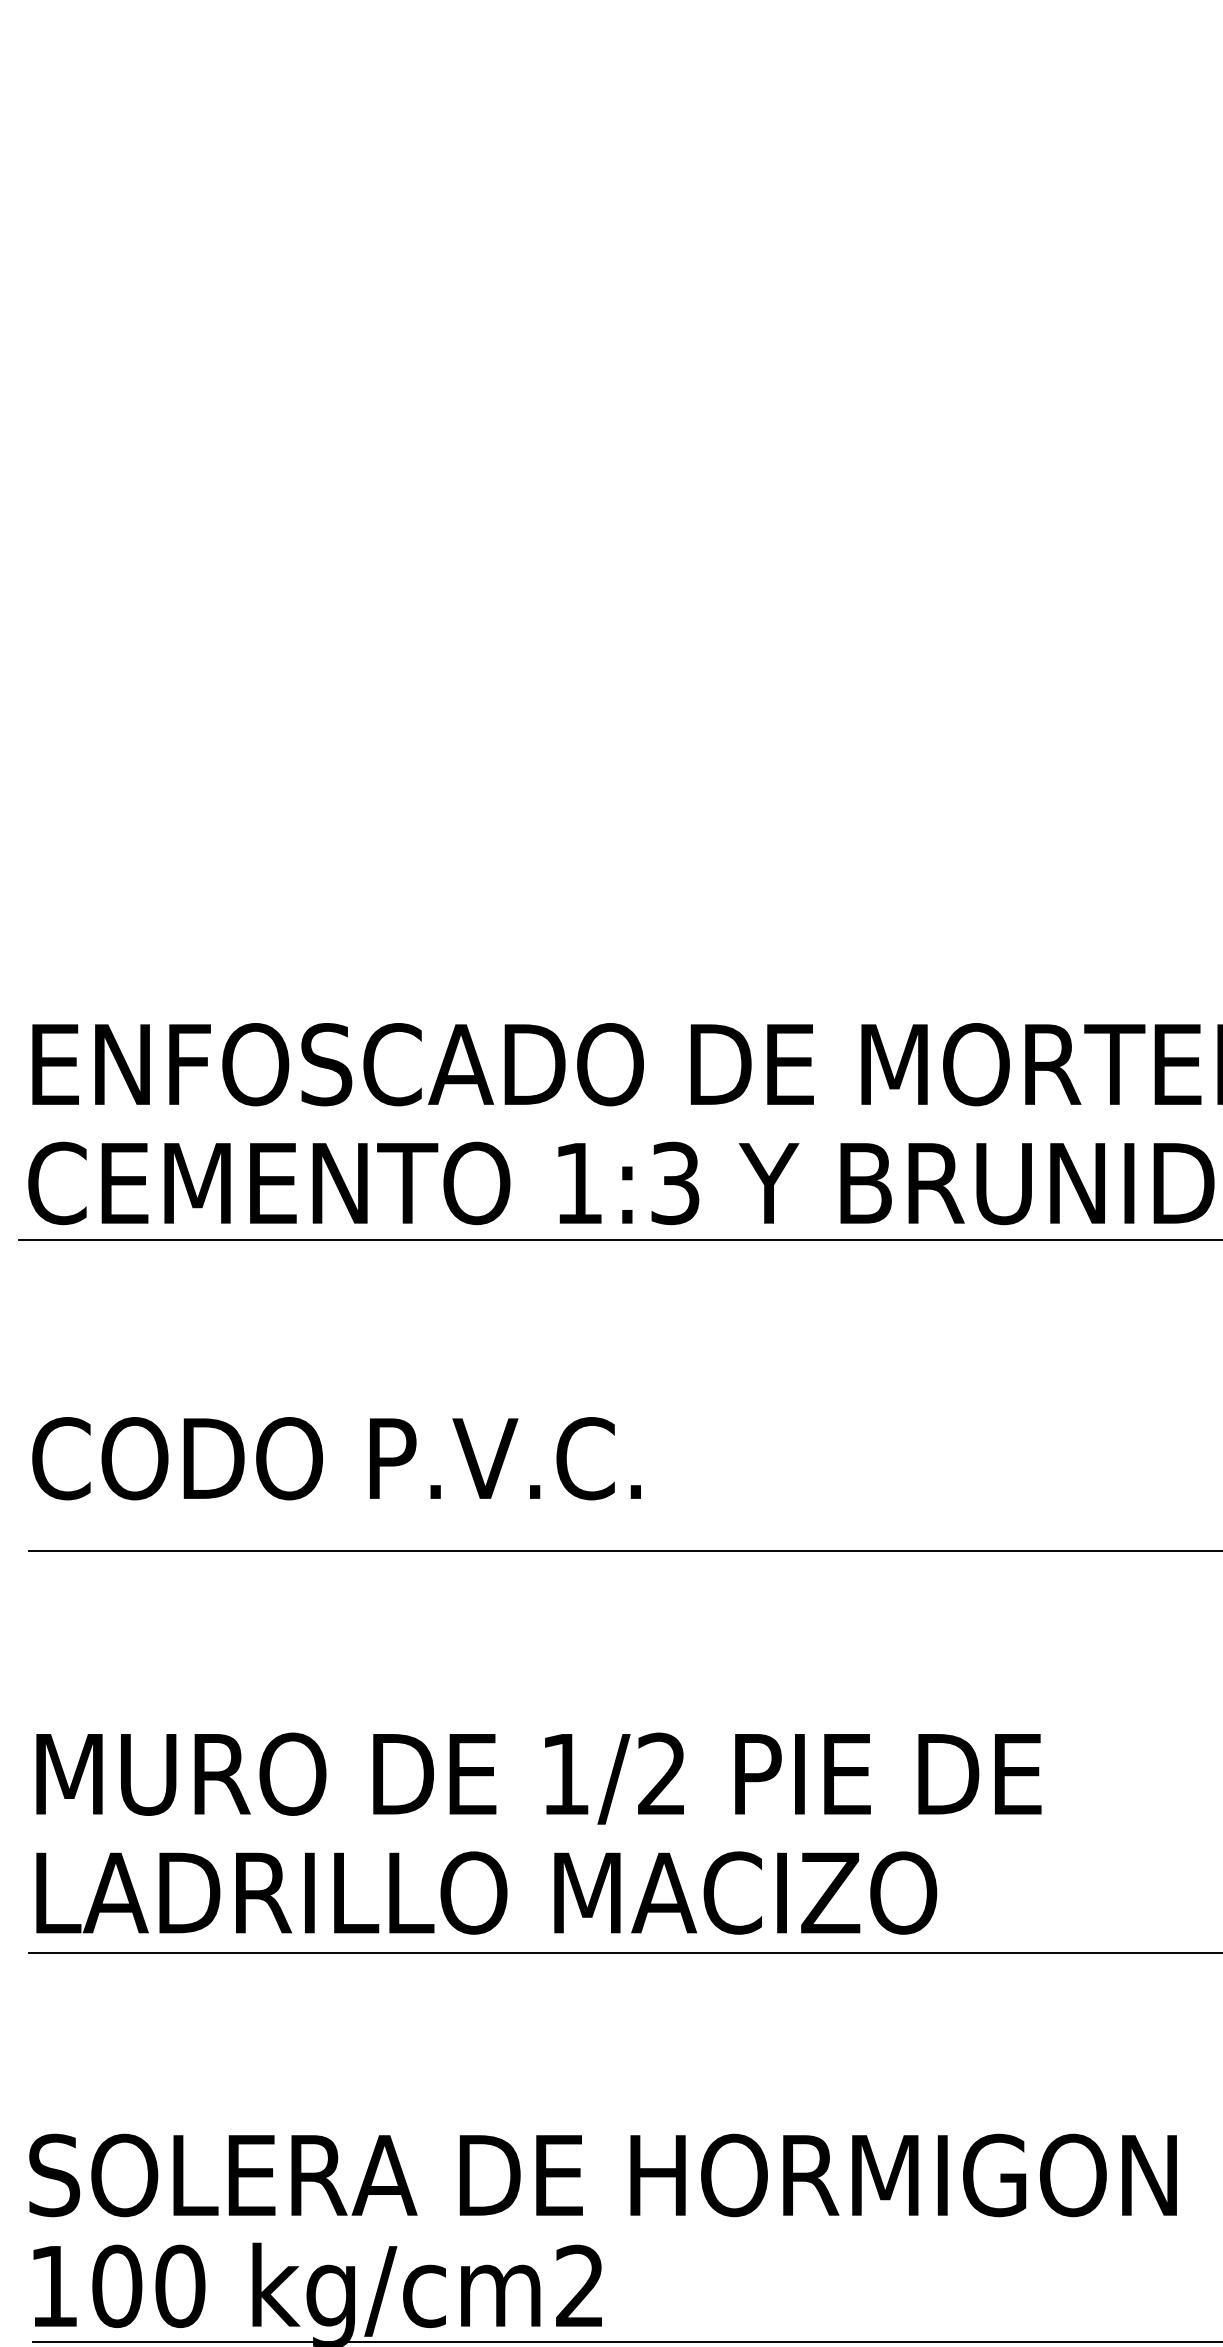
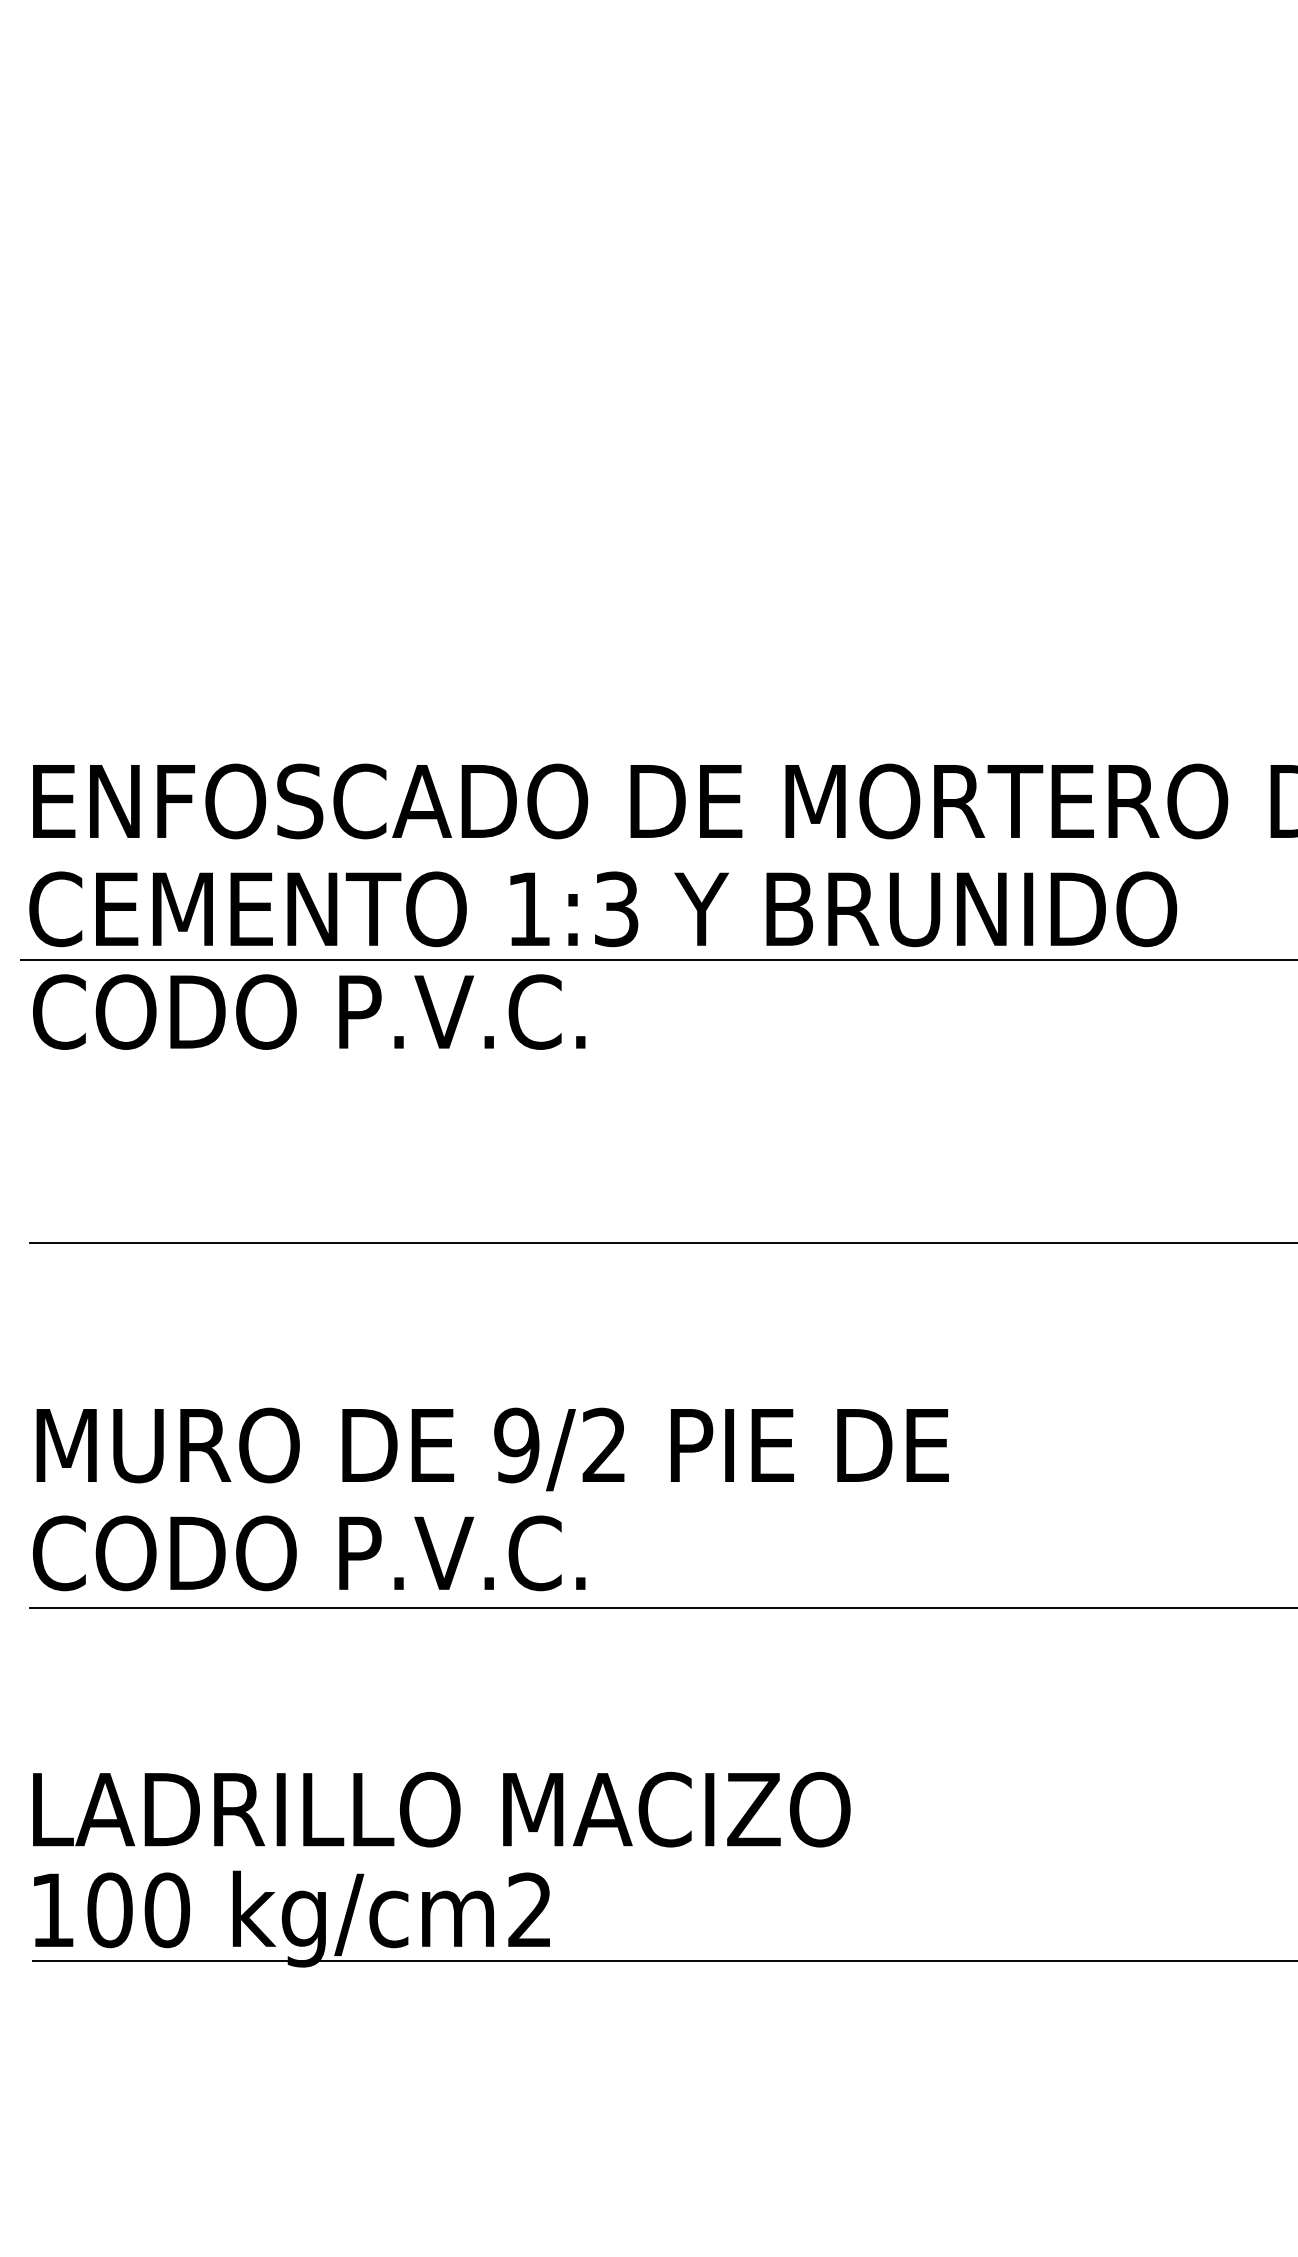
text: (337, 1458) -> (309, 1011), moved
text: (565, 1774) -> (516, 1445), 1/2 -> 9/2
text: (484, 1893) -> (443, 1553), LADRILLO MACIZO -> CODO P.V.C.
text: (602, 2175) -> (550, 1809), SOLERA DE HORMIGON -> LADRILLO MACIZO

